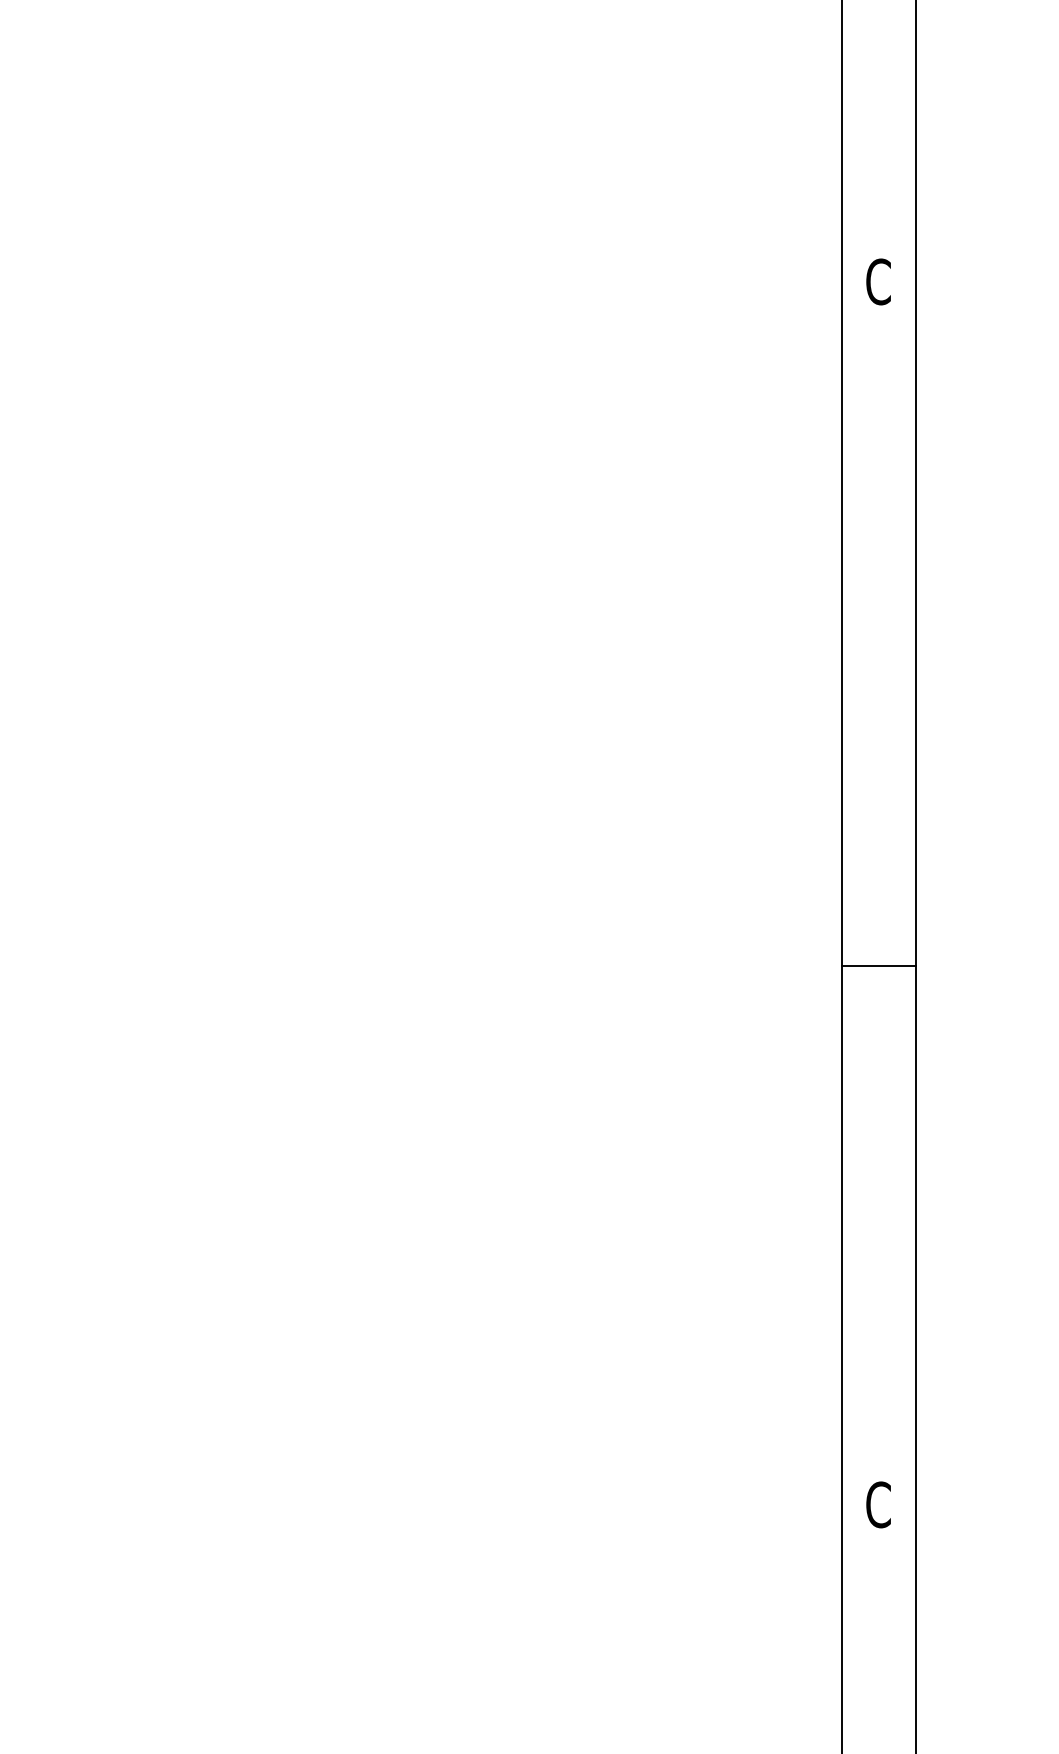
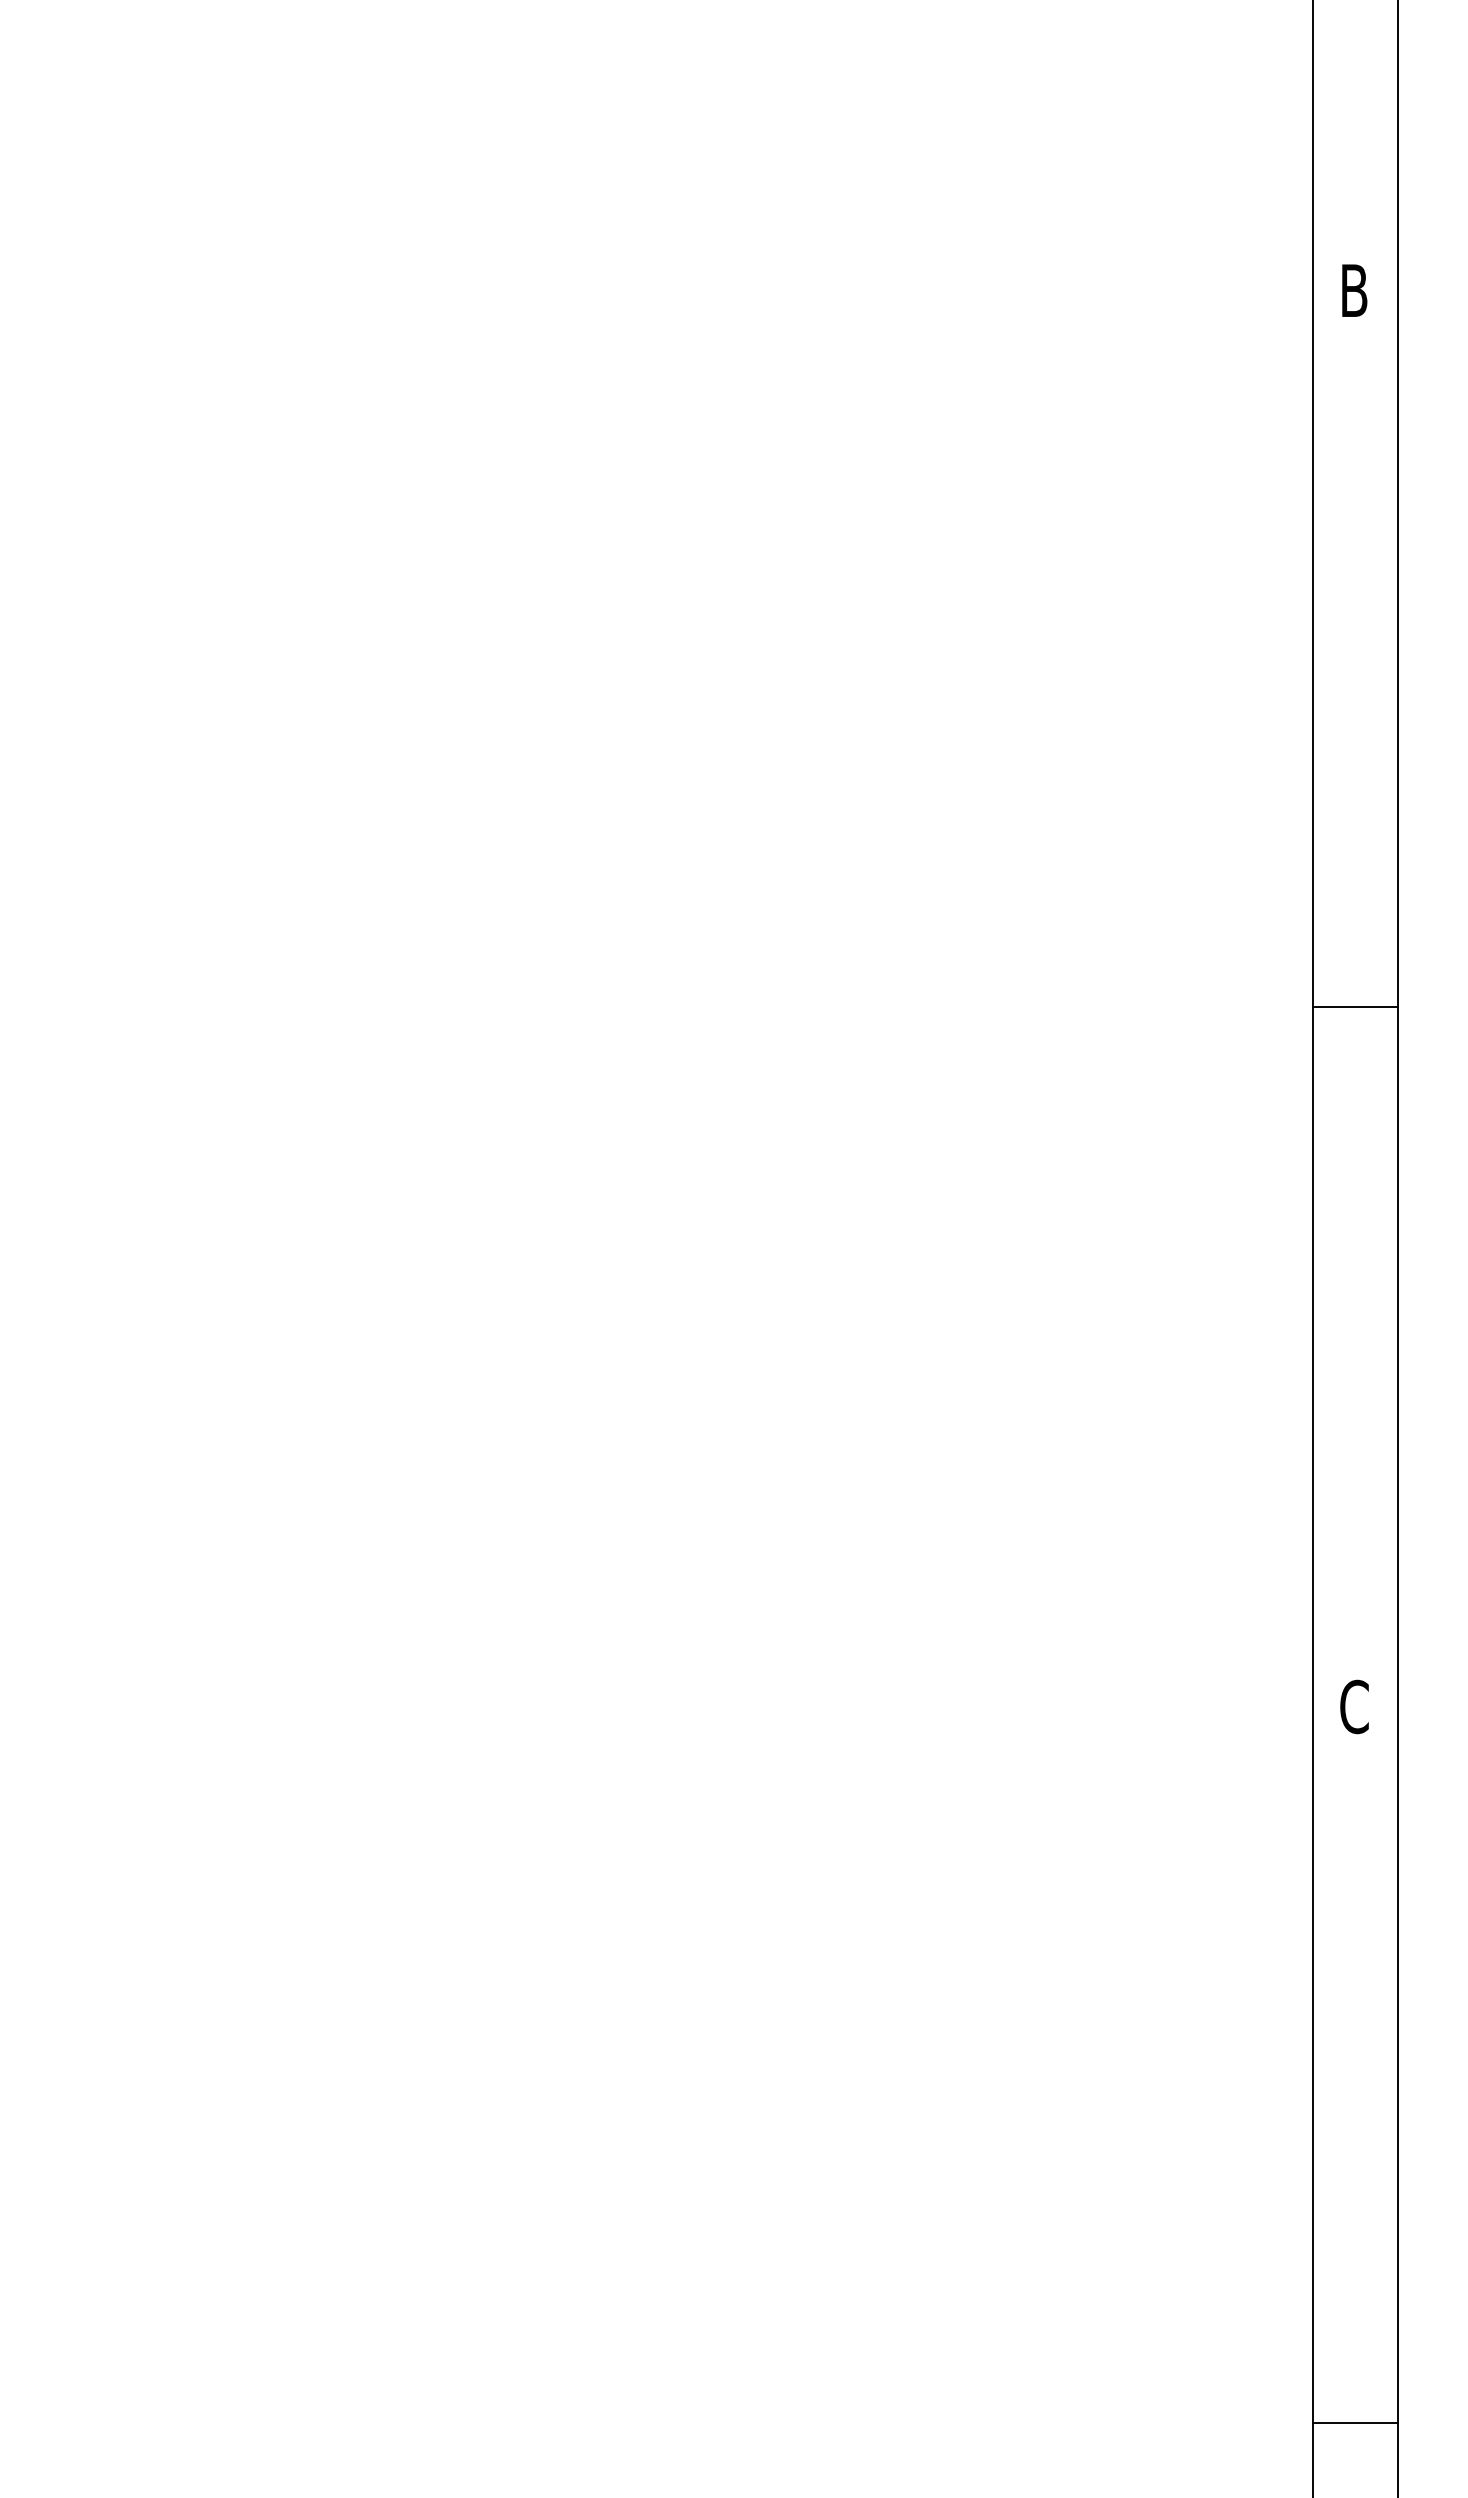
text: (878, 281) -> (1354, 290), C -> B
line: (878, 965) -> (1354, 1006), moved

